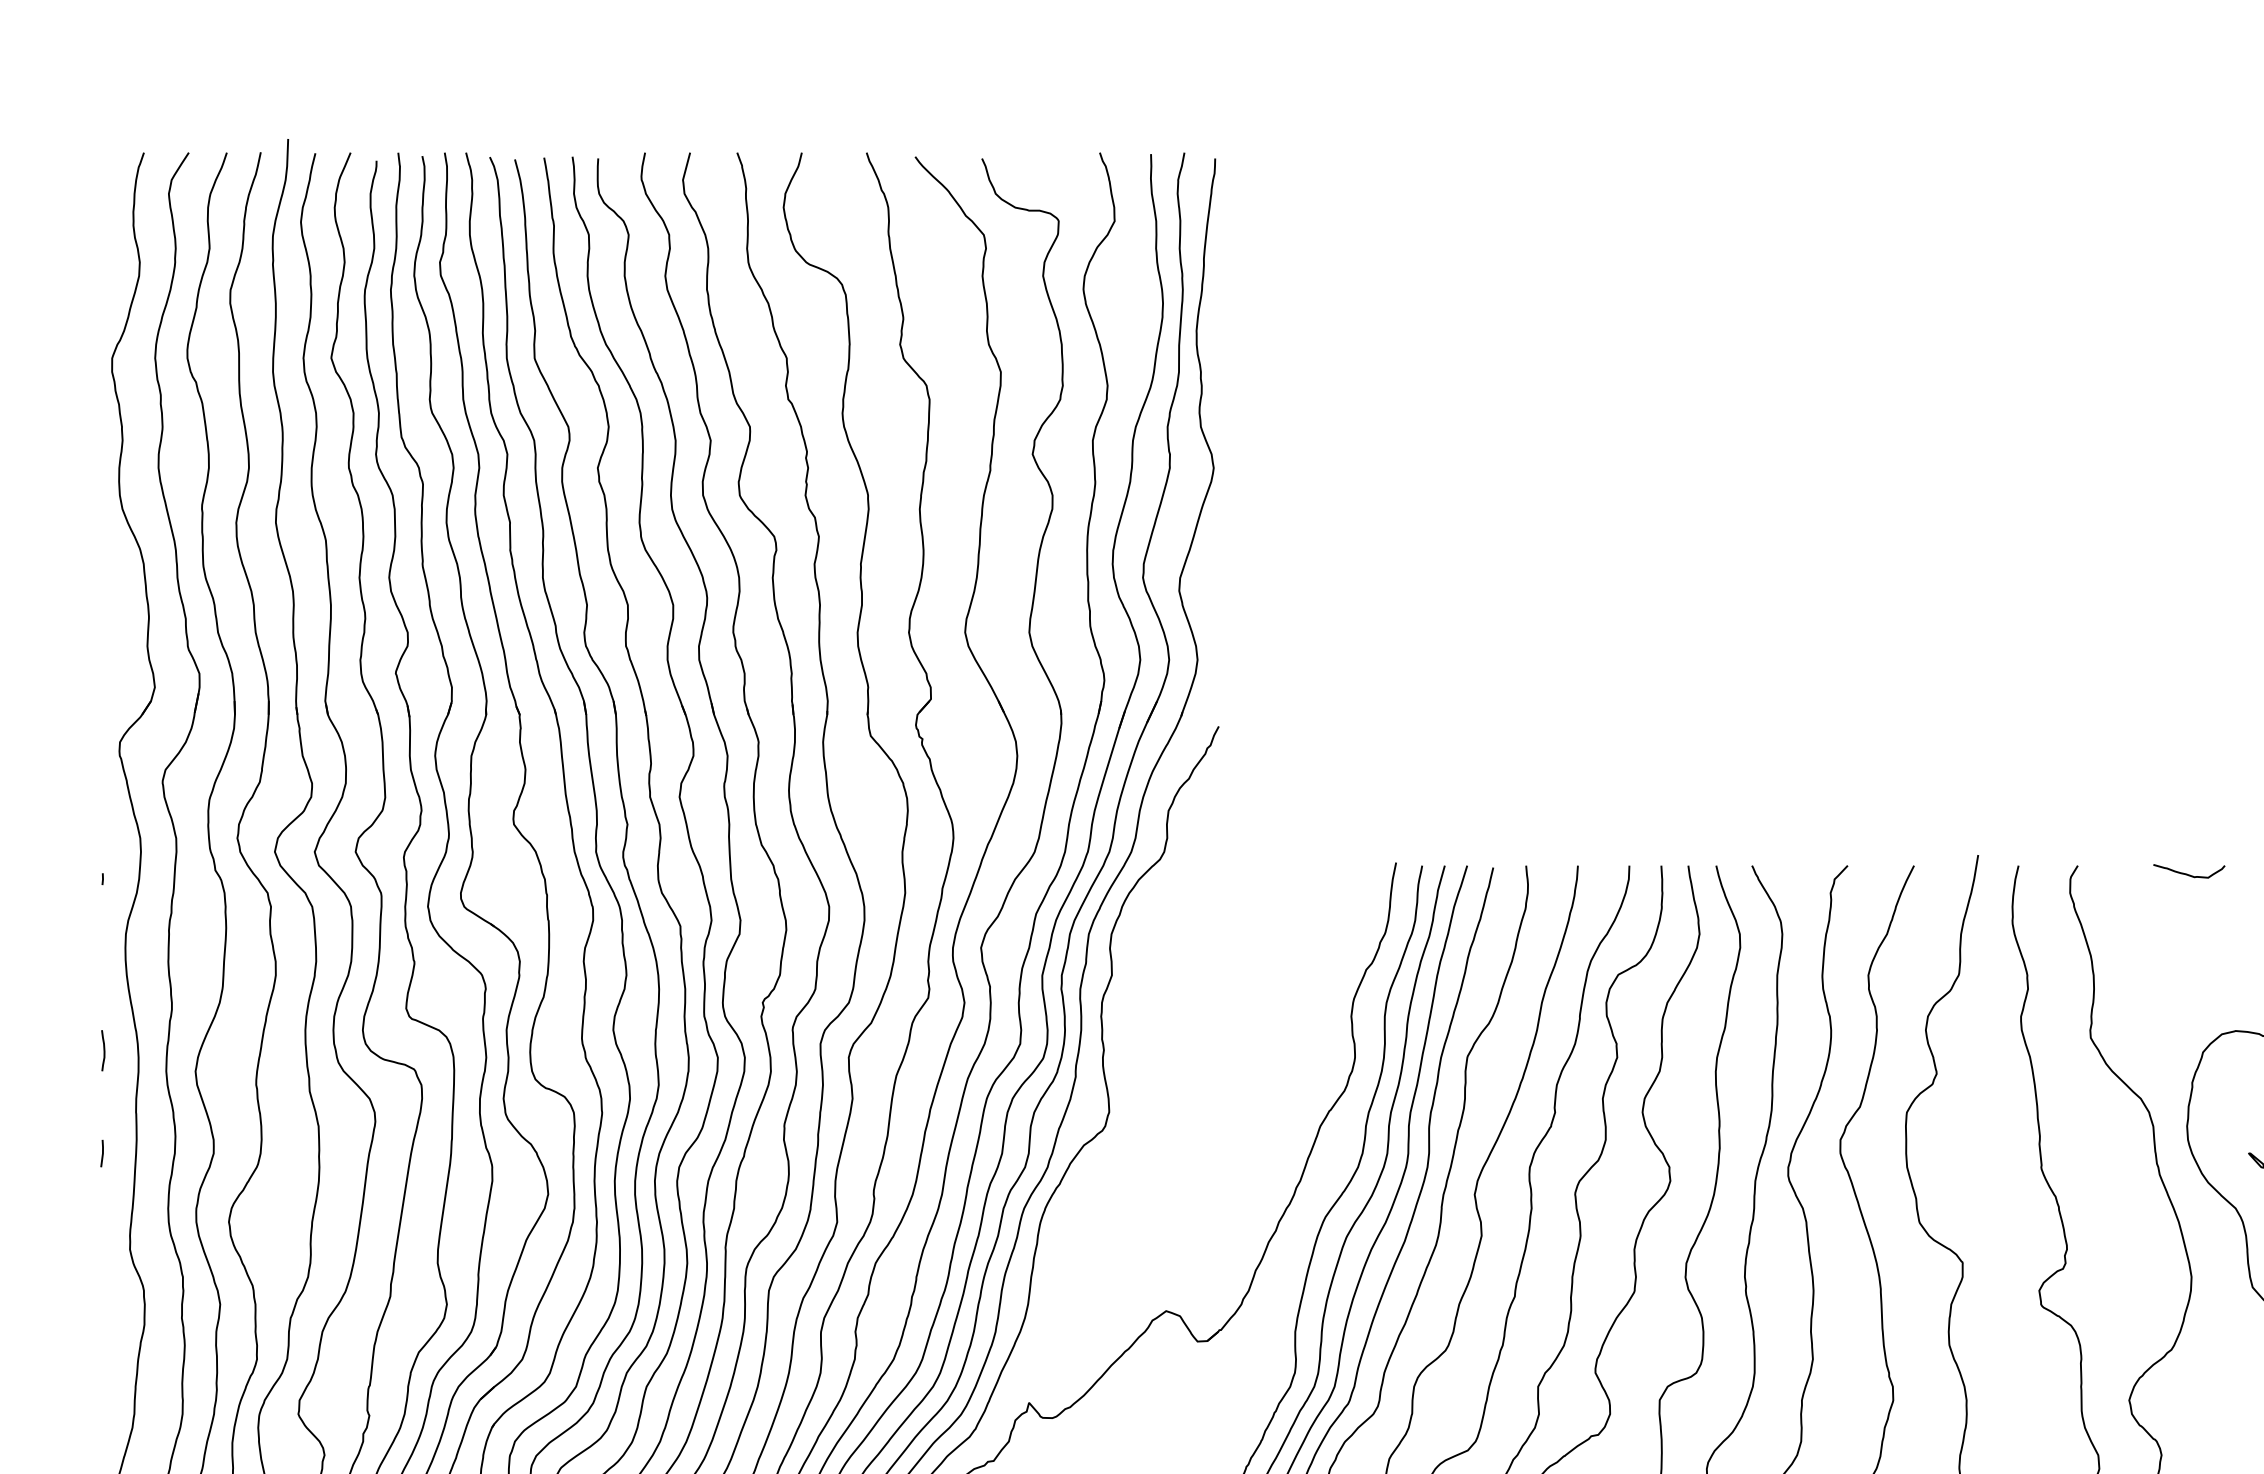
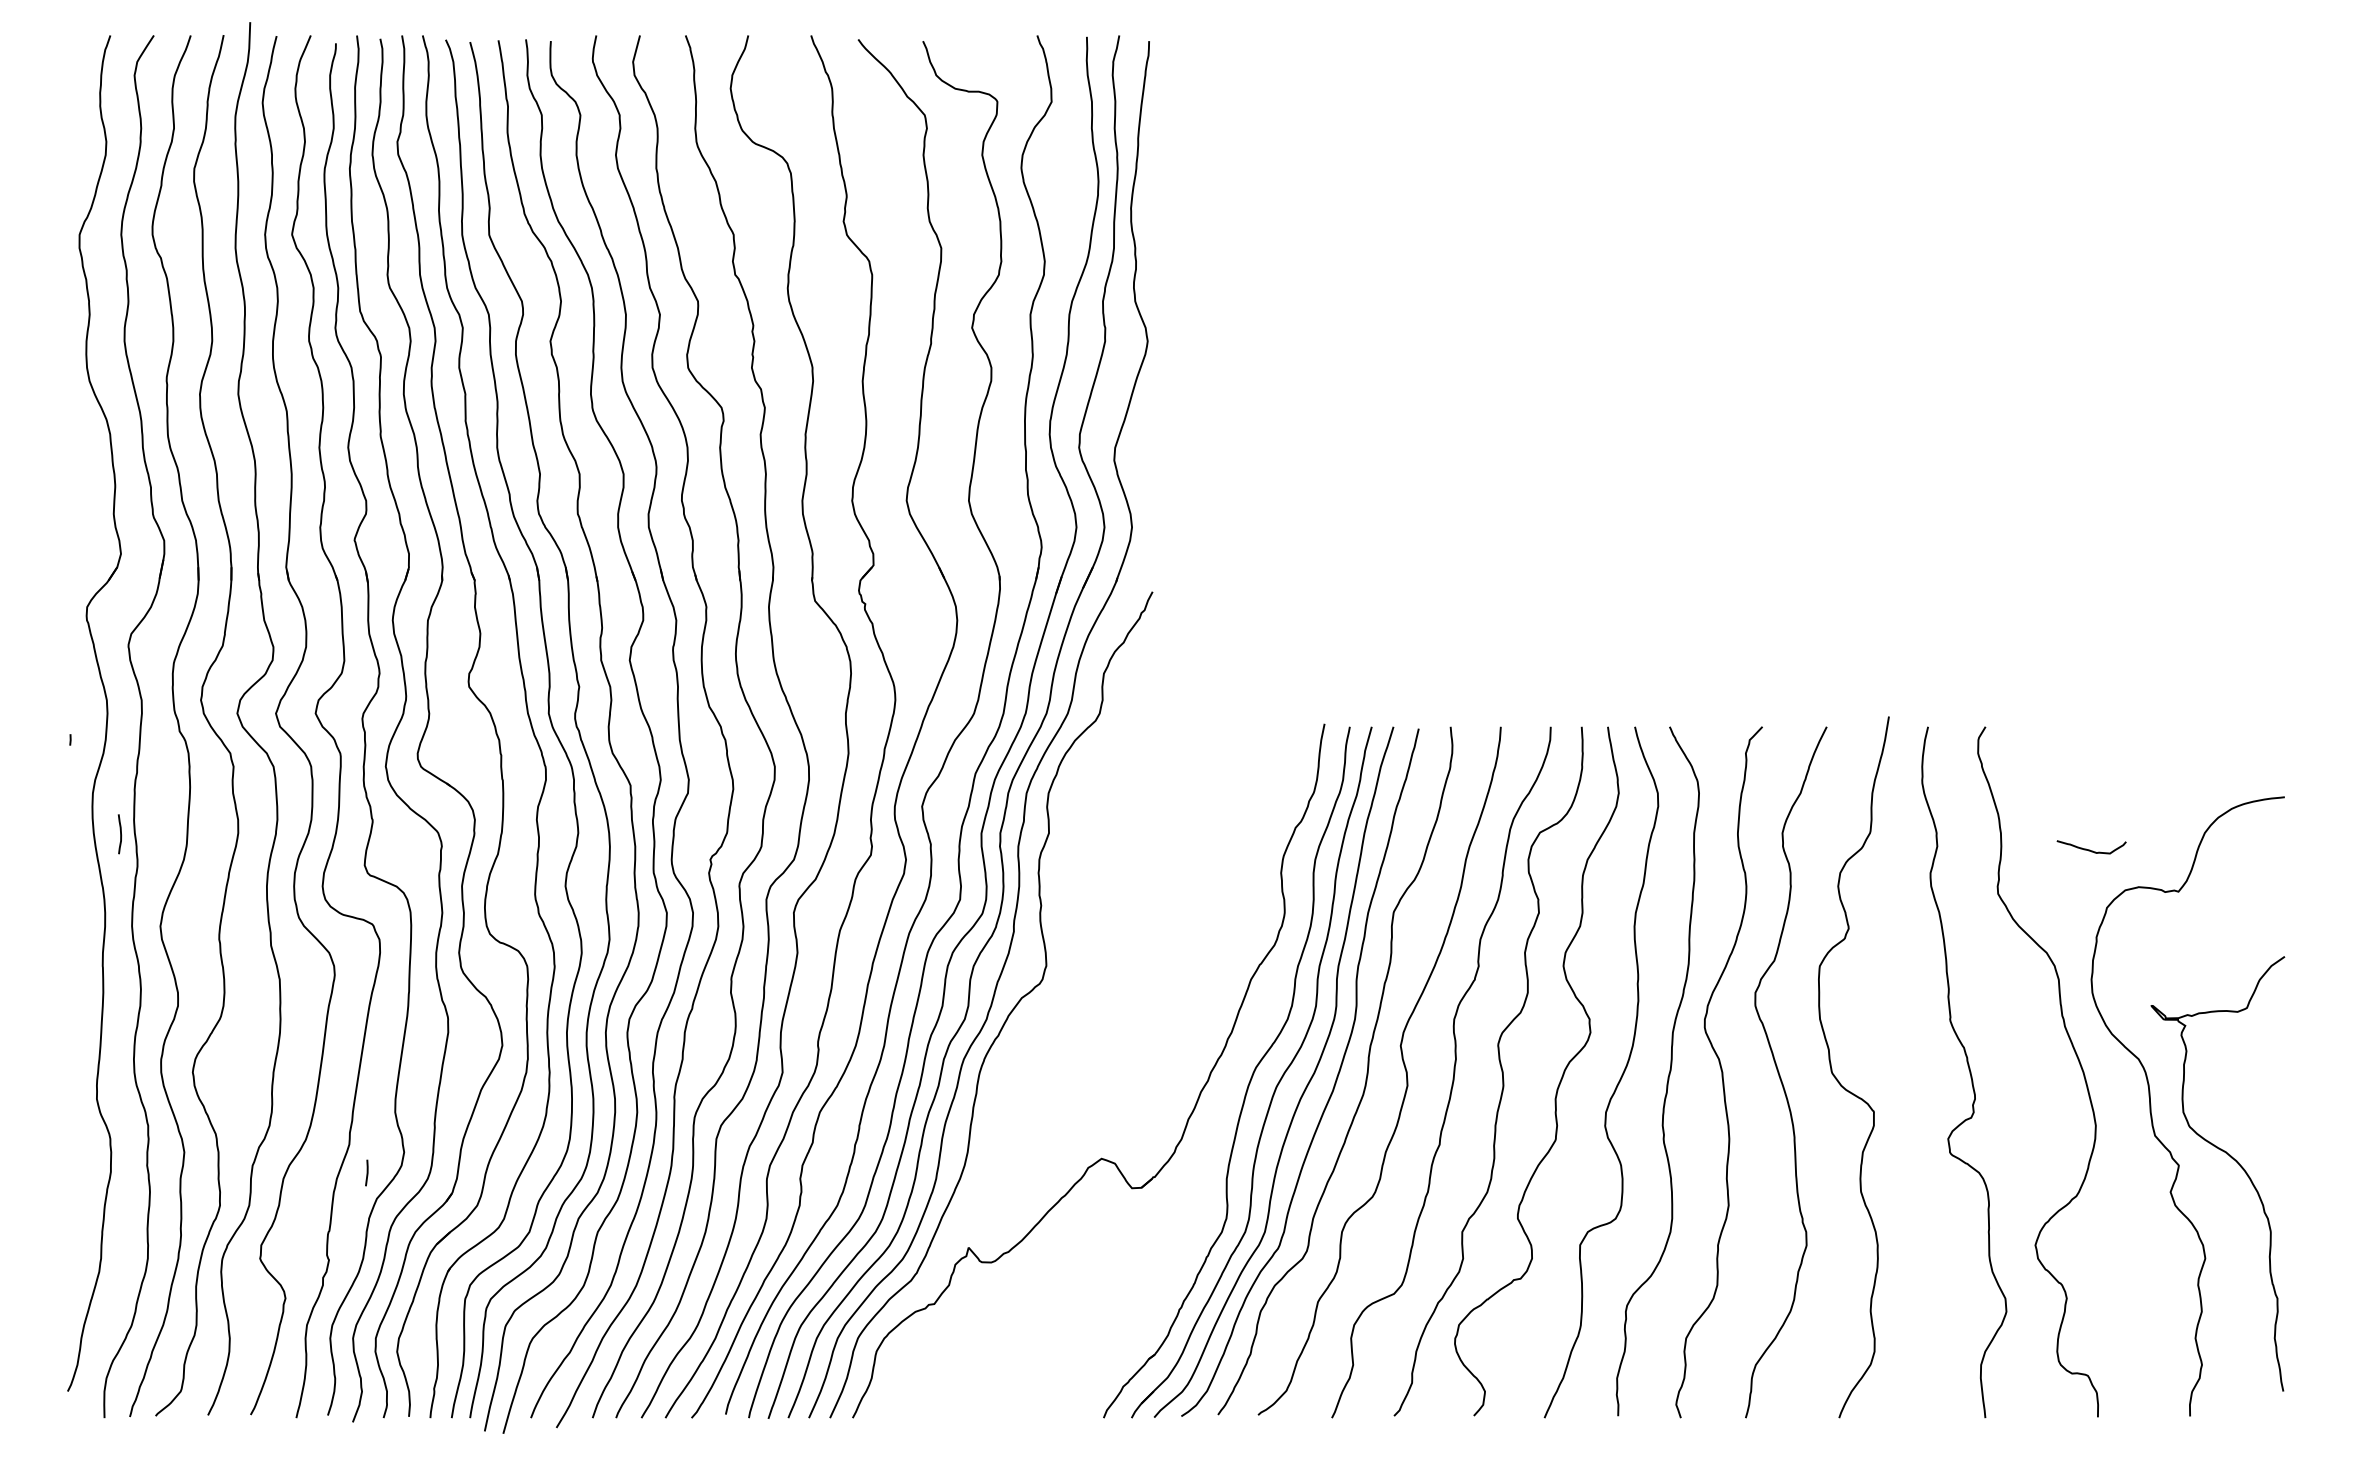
curve: (2188, 873) -> (2090, 849), moved
curve: (103, 1050) -> (120, 834), moved
line: (101, 1153) -> (366, 1172), moved

